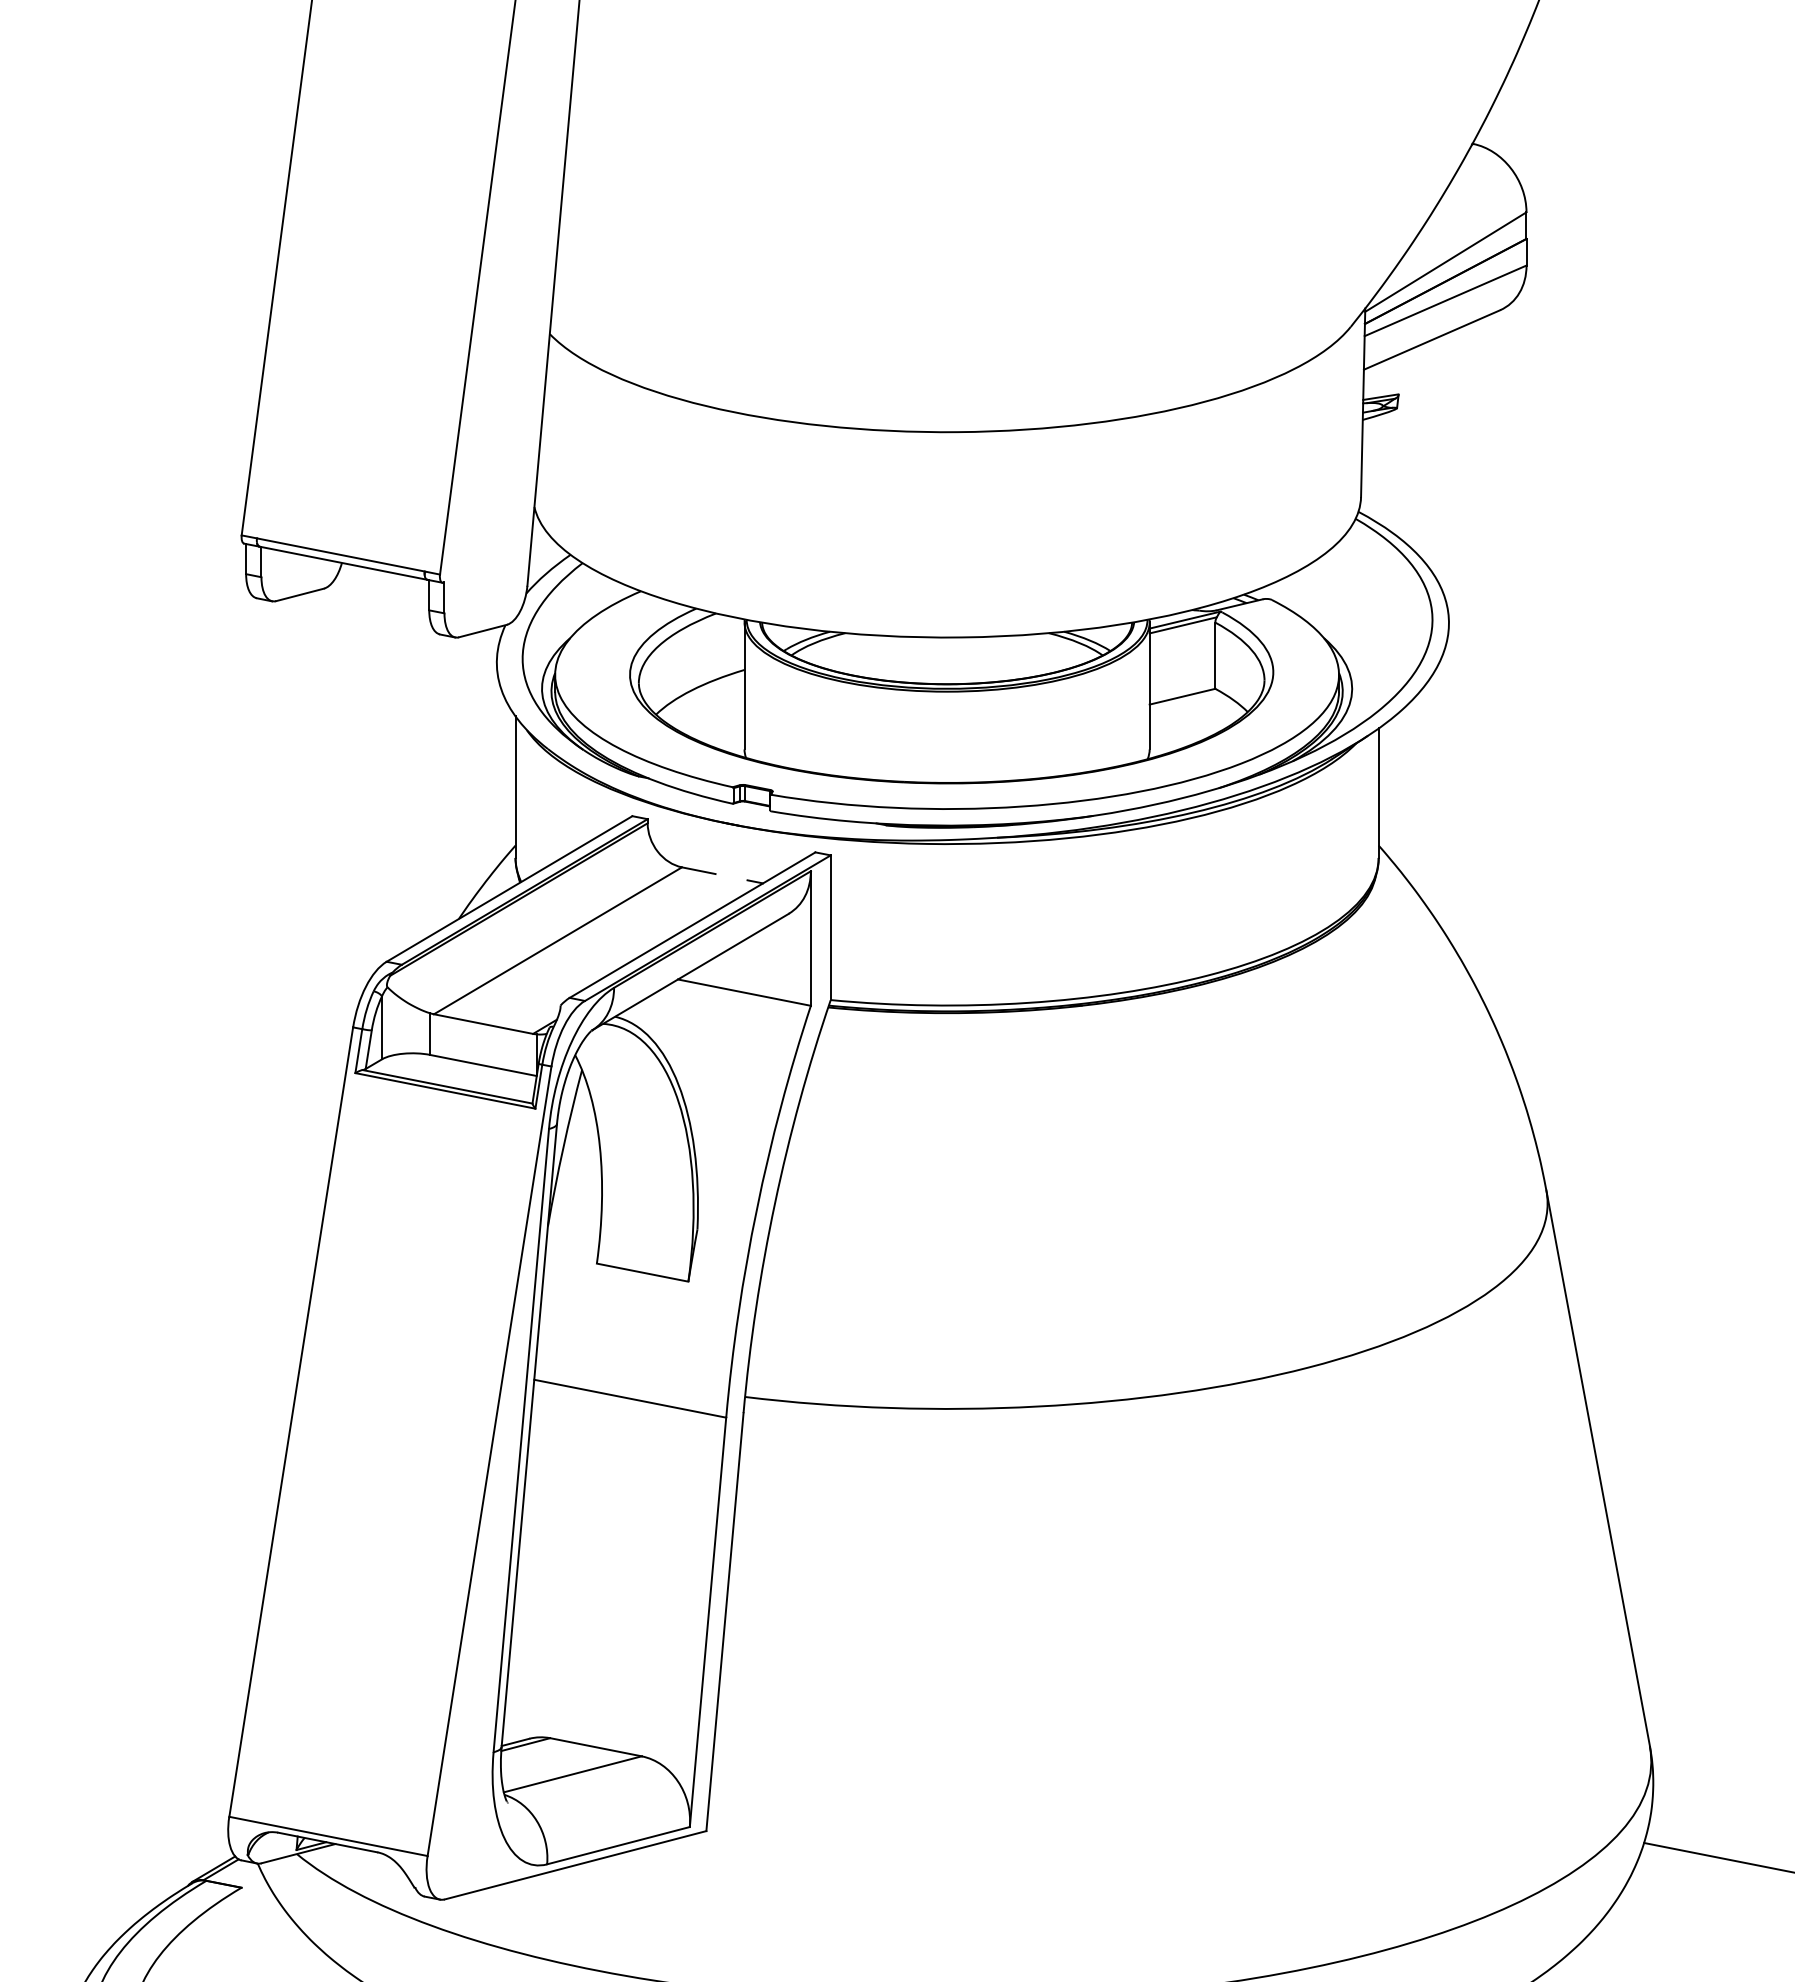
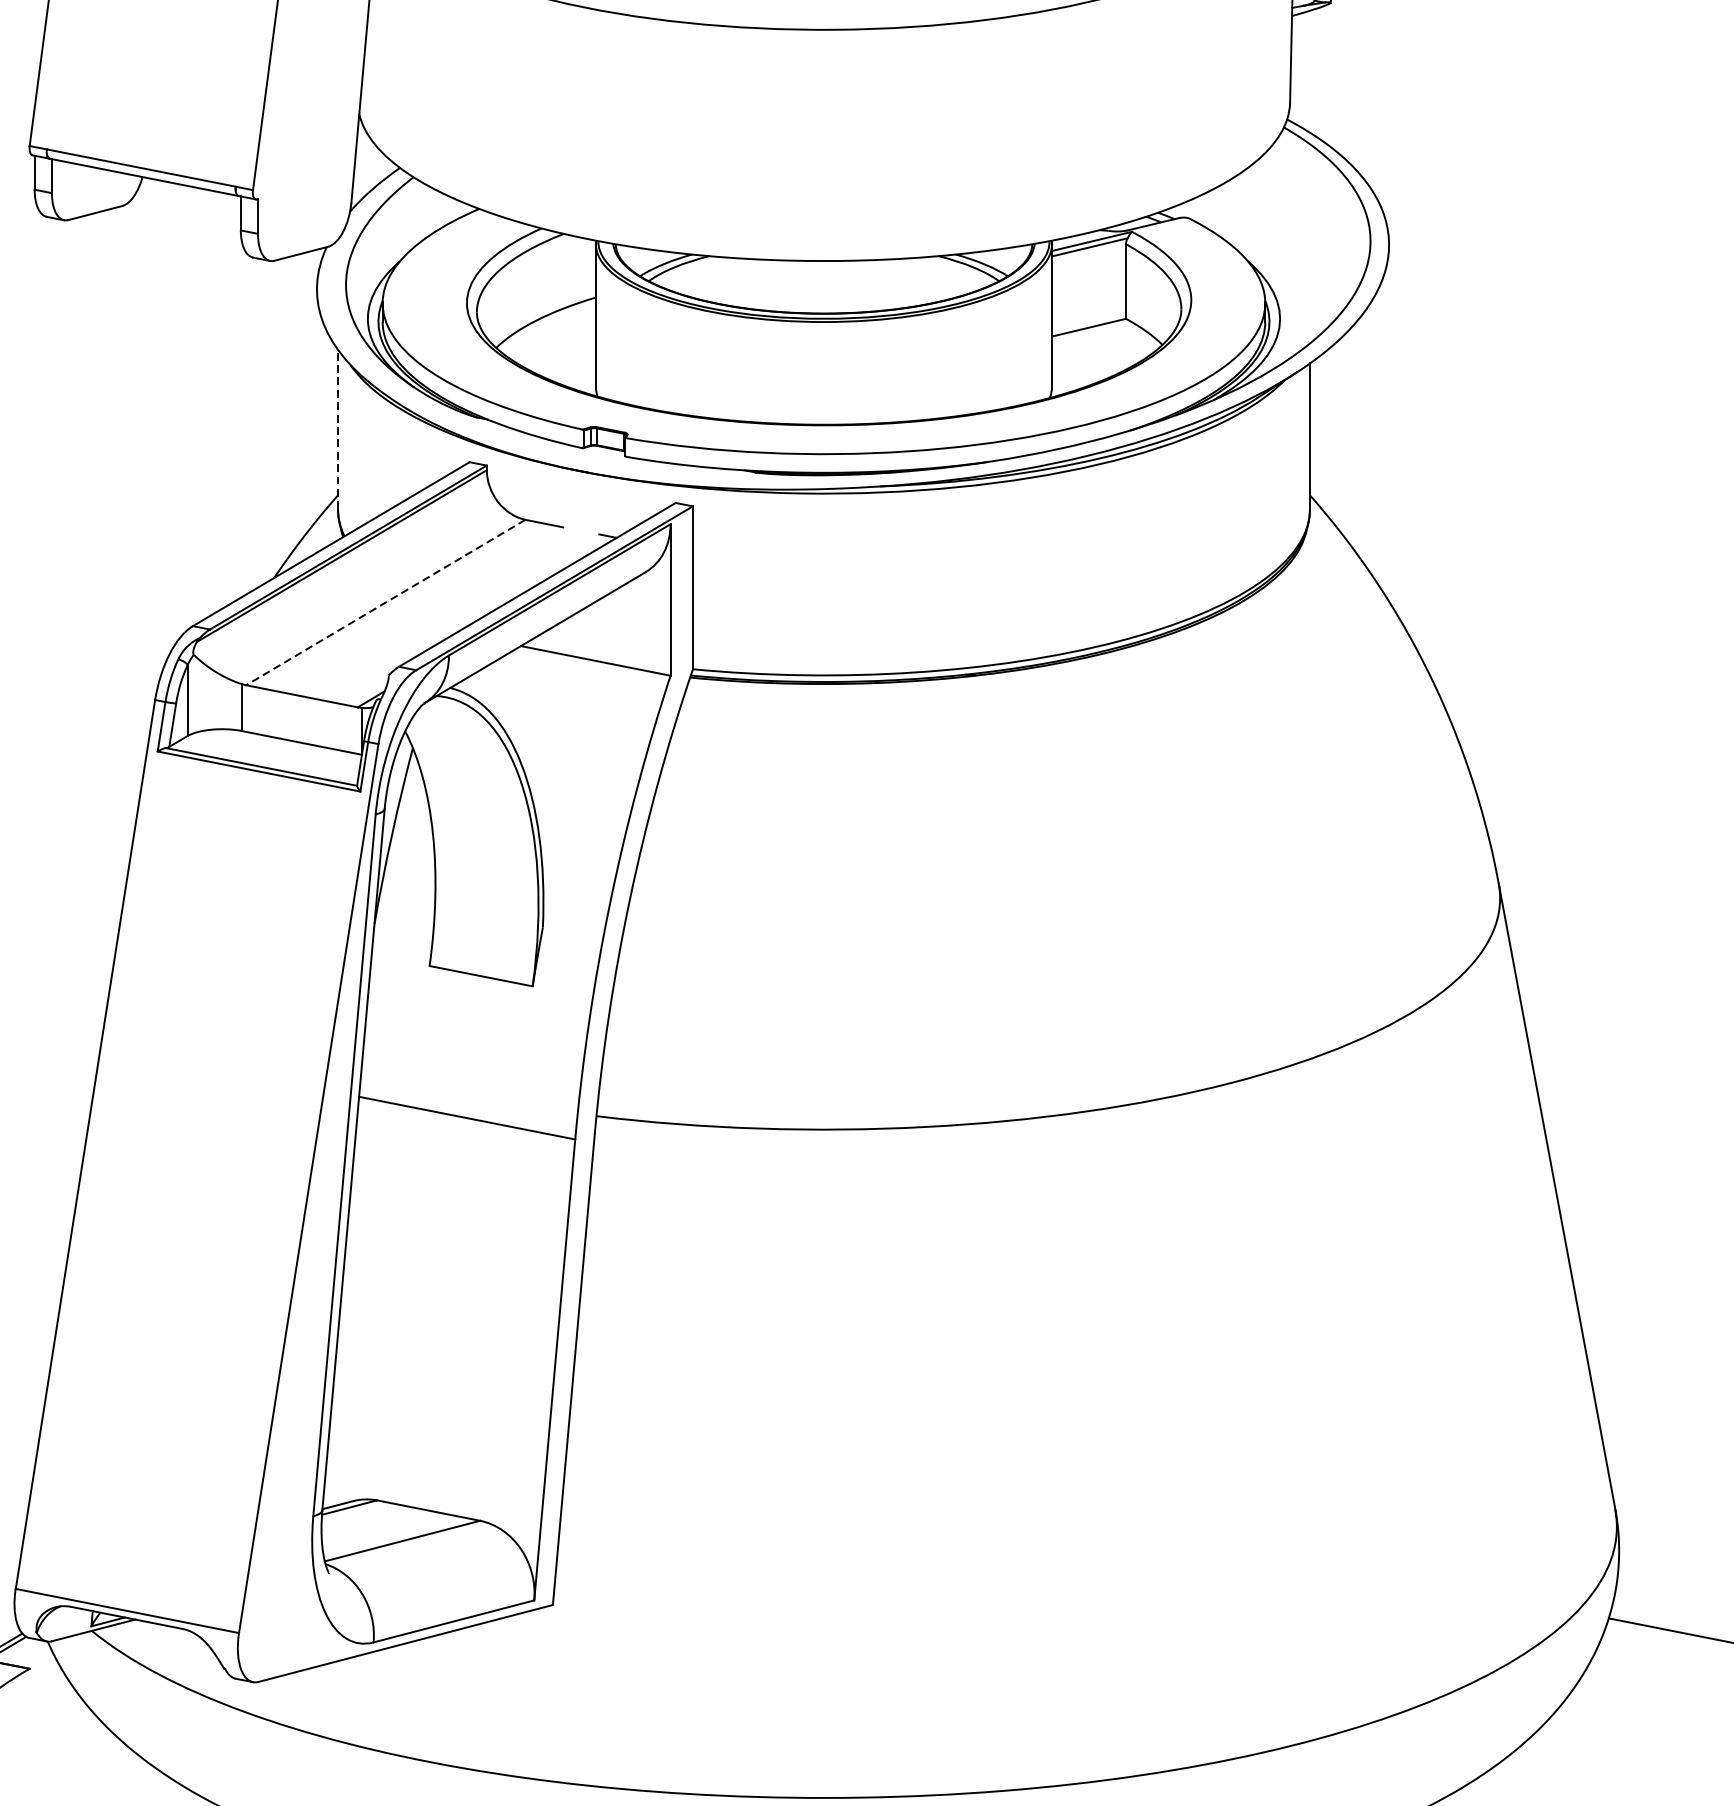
line: (515, 787) -> (337, 429), solid -> dashed
line: (557, 941) -> (385, 603), solid -> dashed

